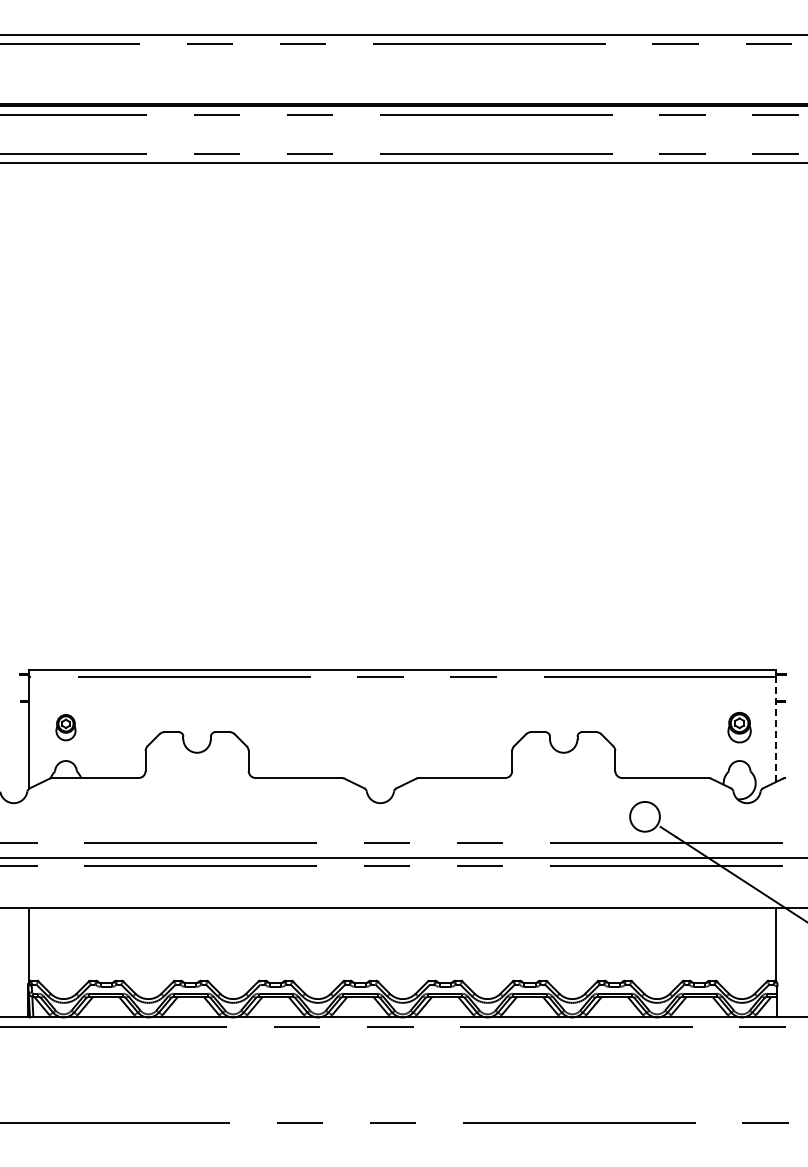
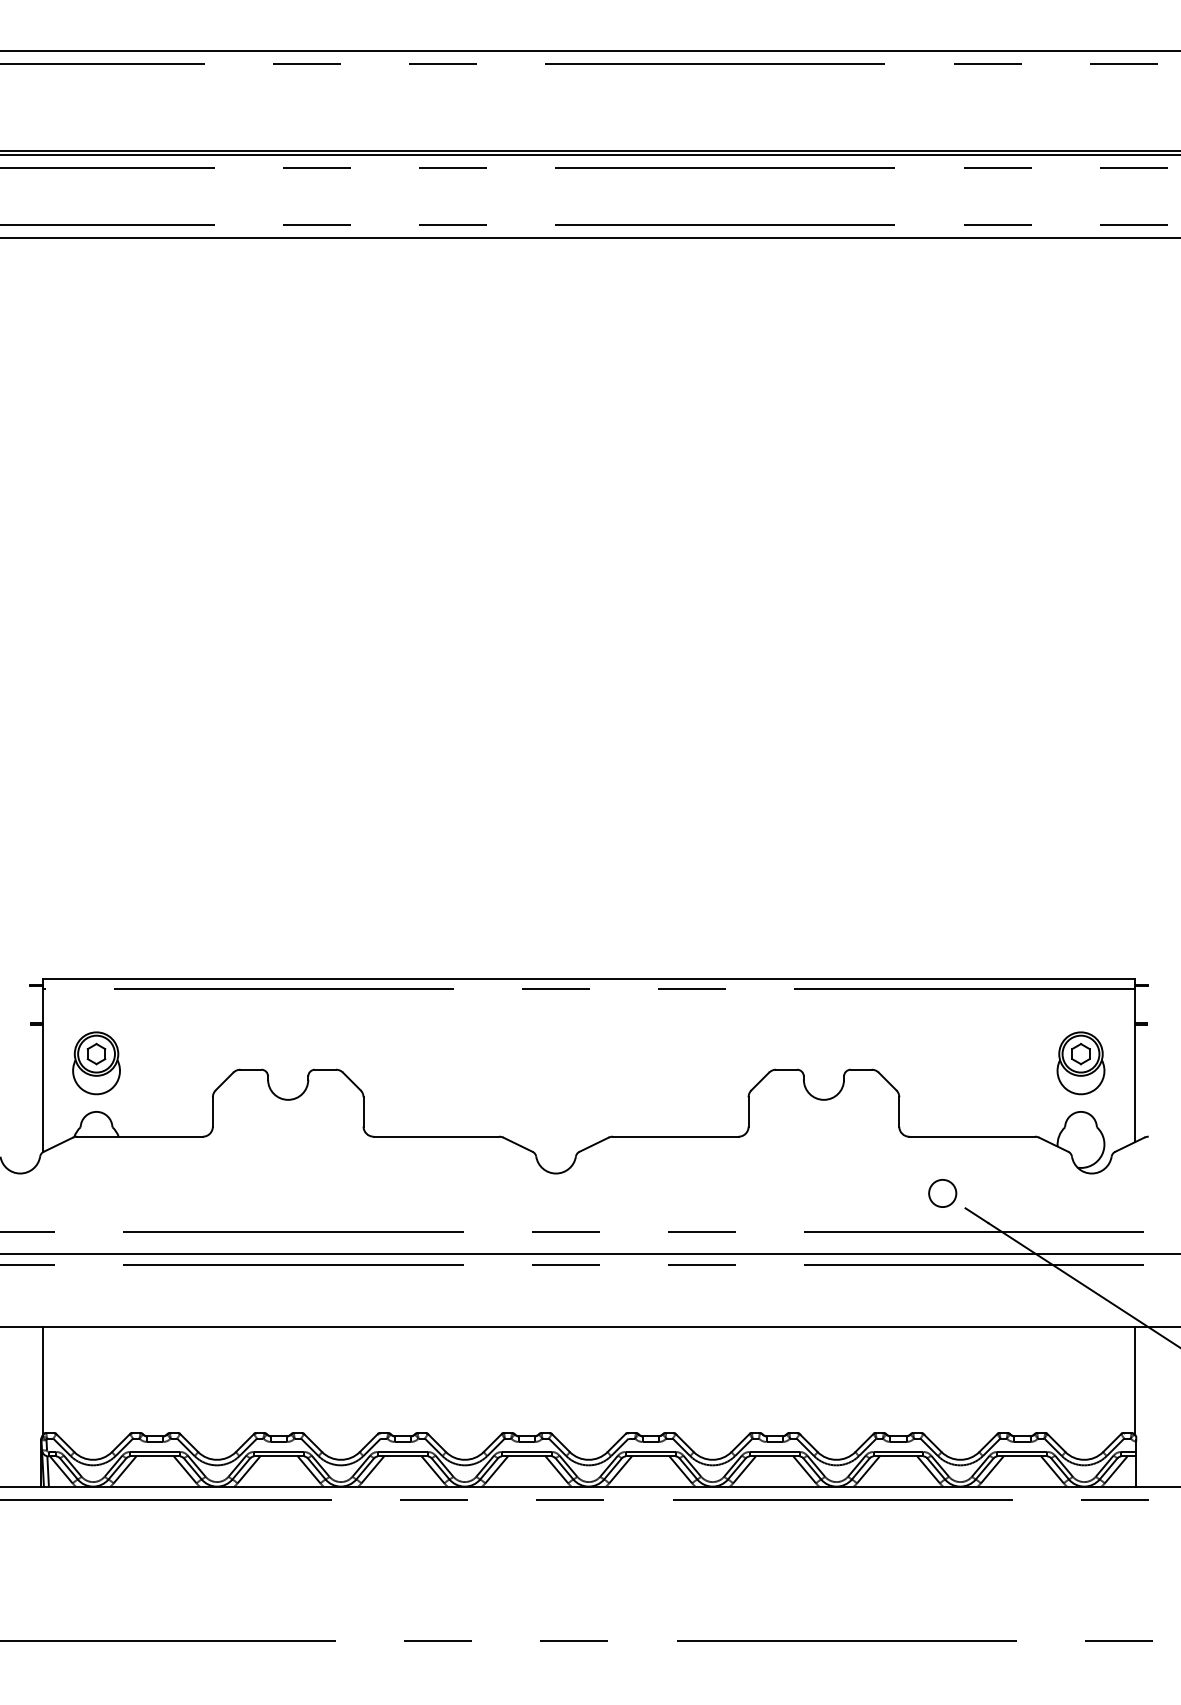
part: (65, 727) -> (95, 1062), size x1.67
part: (739, 727) -> (1080, 1062), size x1.43
line: (776, 729) -> (1134, 1065), dashed -> solid
circle: (644, 816) -> (941, 1192), size x0.62

